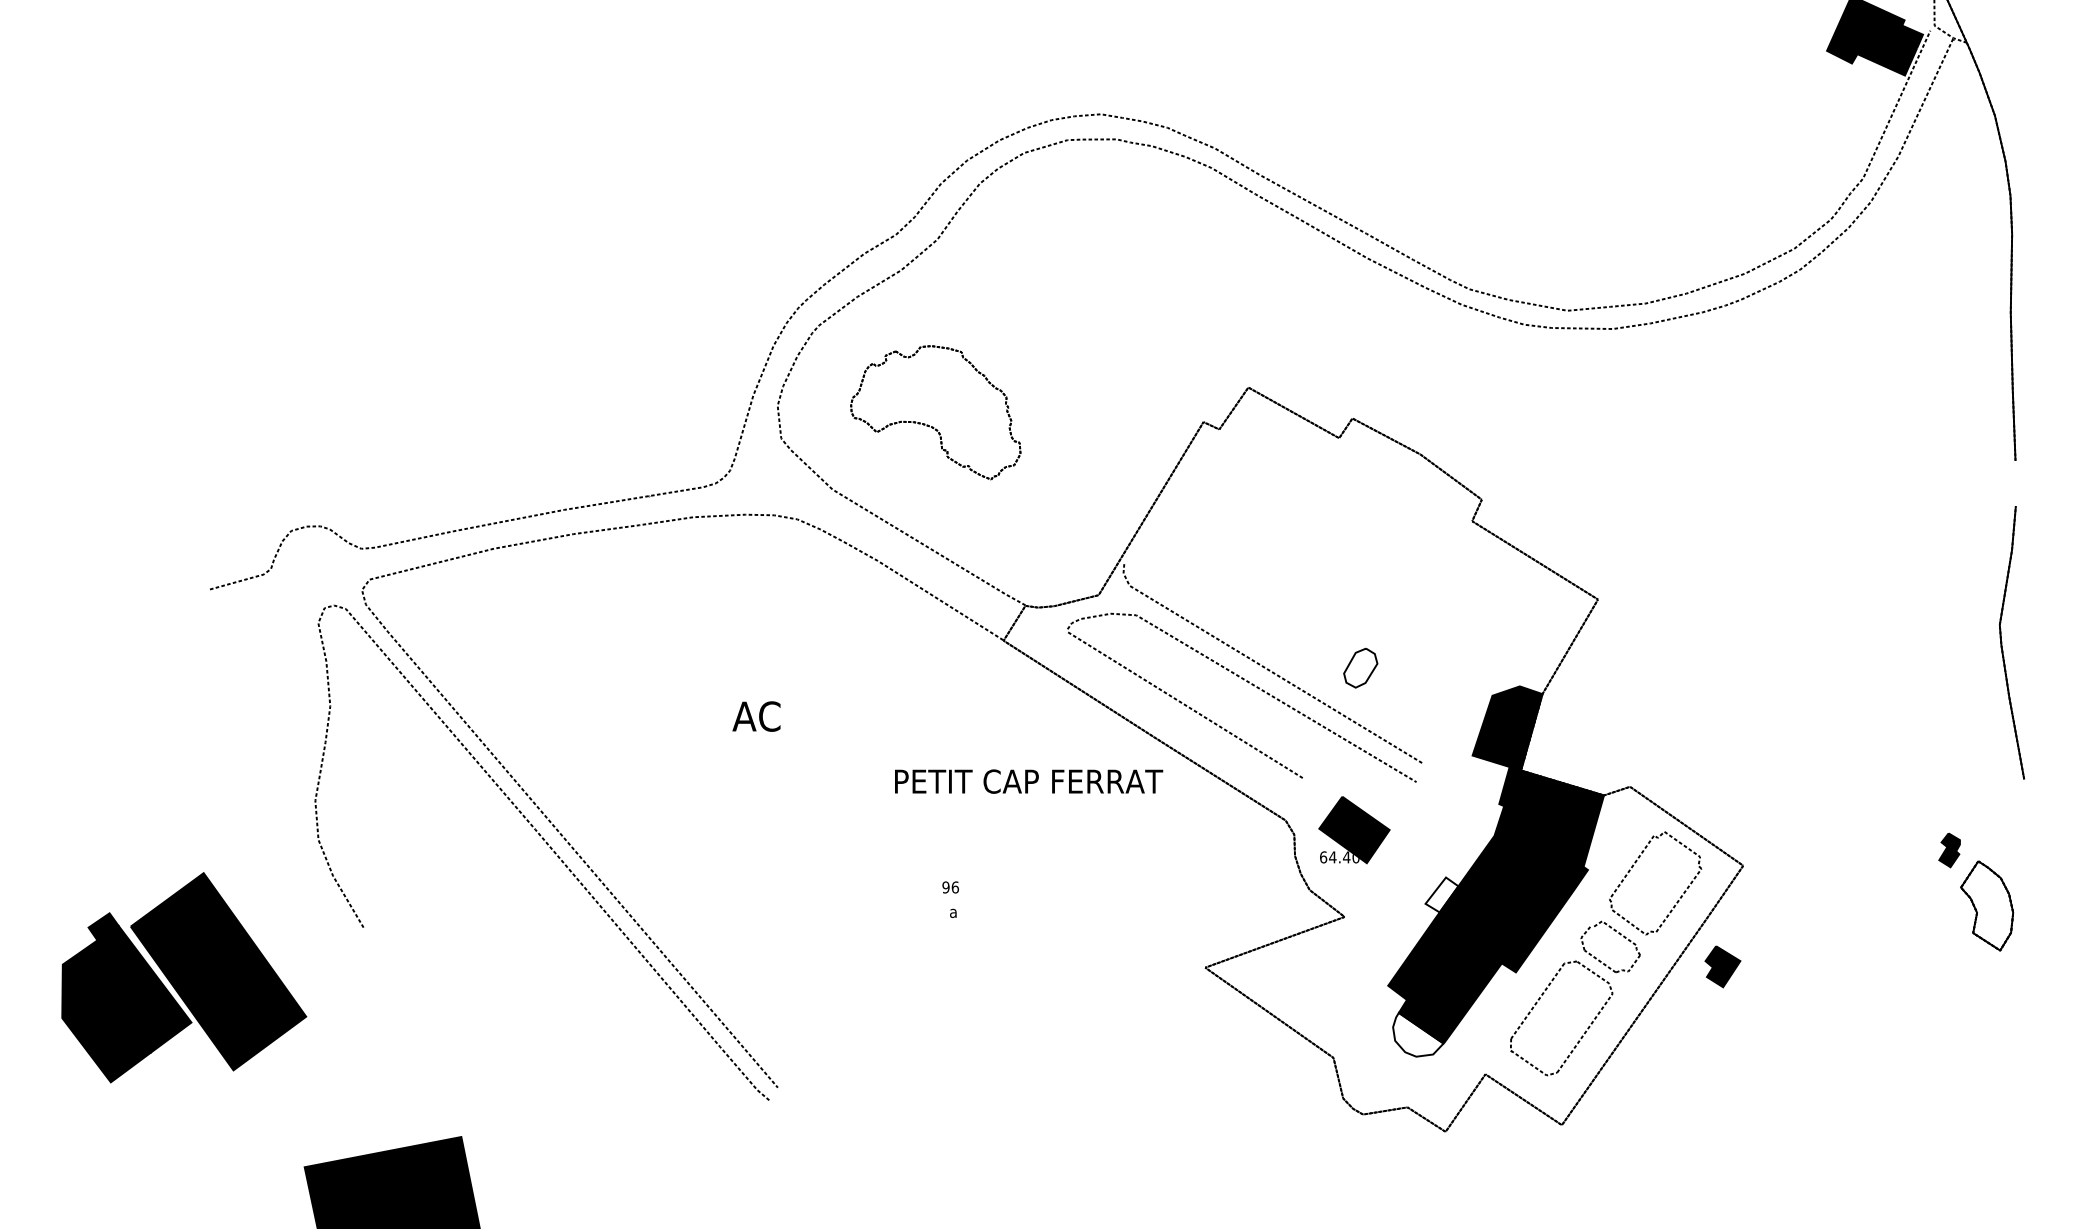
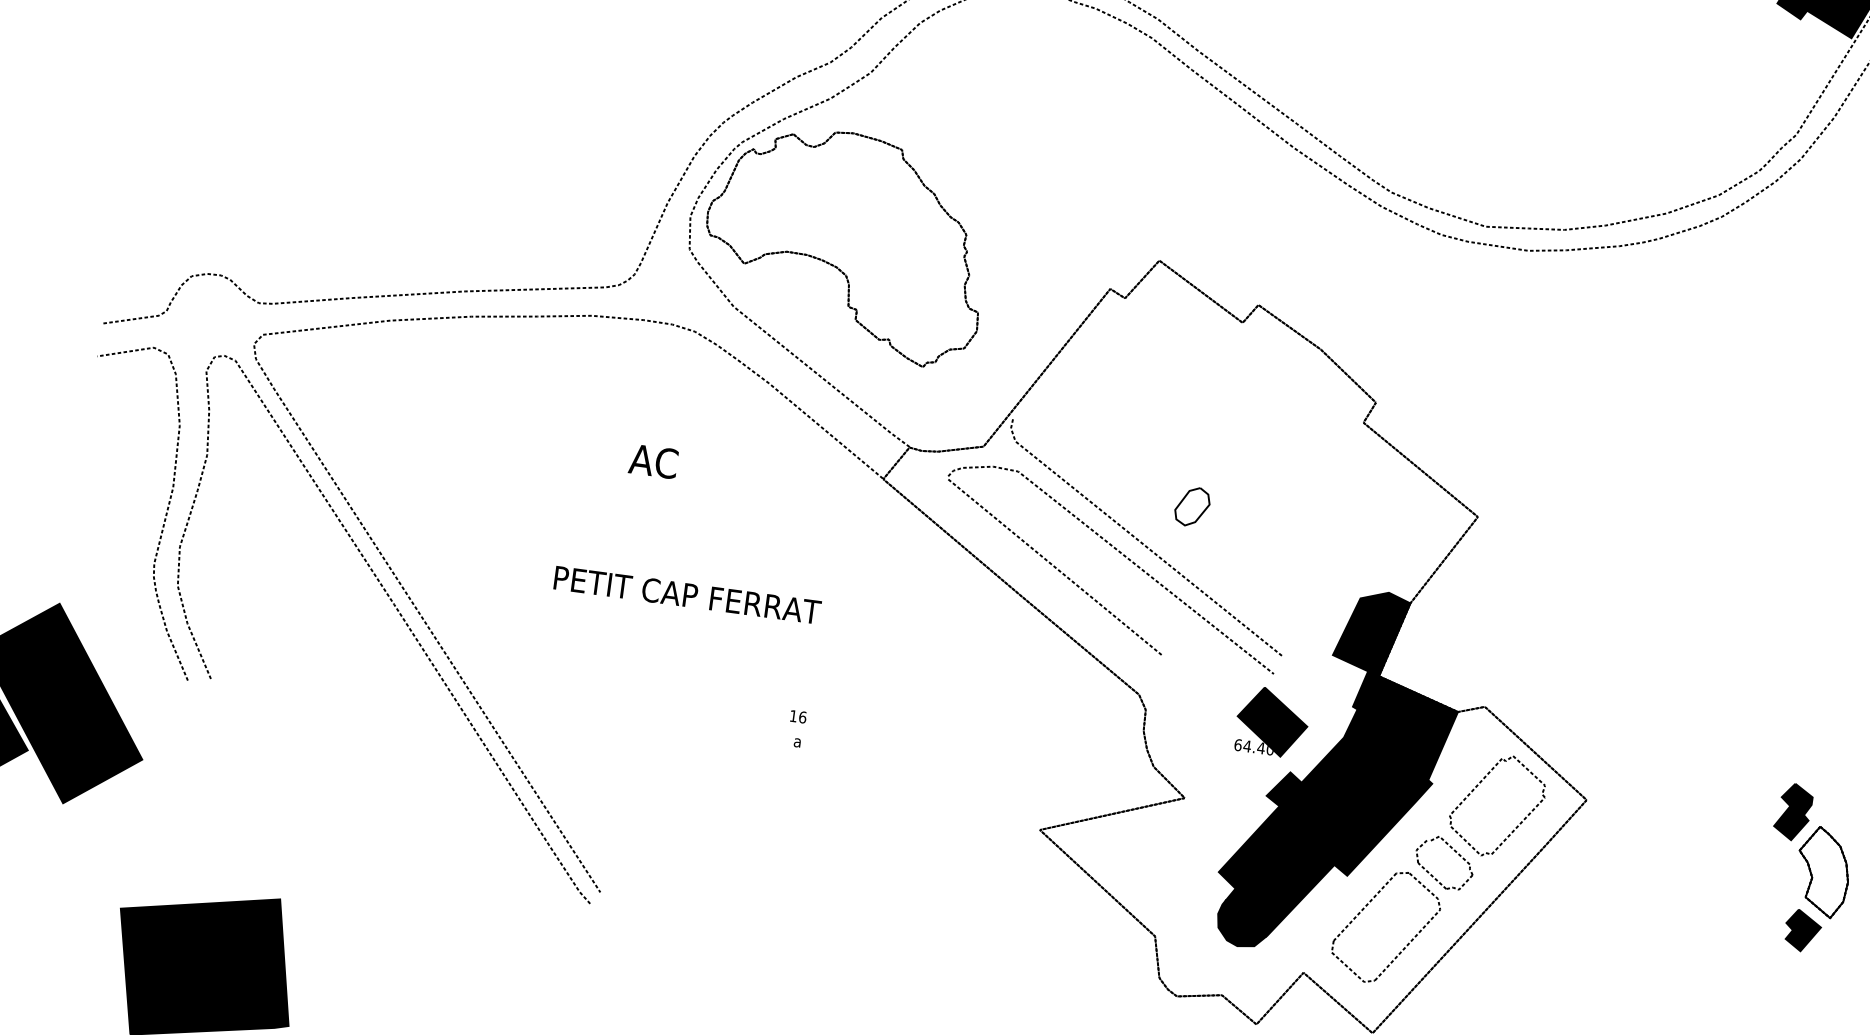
part: (935, 412) -> (845, 243), size x1.67
part: (1360, 667) -> (1192, 506), moved
text: (756, 716) -> (653, 461), moved
curve: (296, 770) -> (165, 514), added
text: (1029, 781) -> (688, 595), moved
part: (1354, 830) -> (1272, 722), moved
part: (1949, 850) -> (1793, 812), size x1.67
text: (945, 887) -> (793, 716), 96 -> 16
fill: (1441, 894) -> (1283, 788), added
part: (1722, 966) -> (1802, 930), moved
fill: (1418, 1034) -> (1242, 924), added

